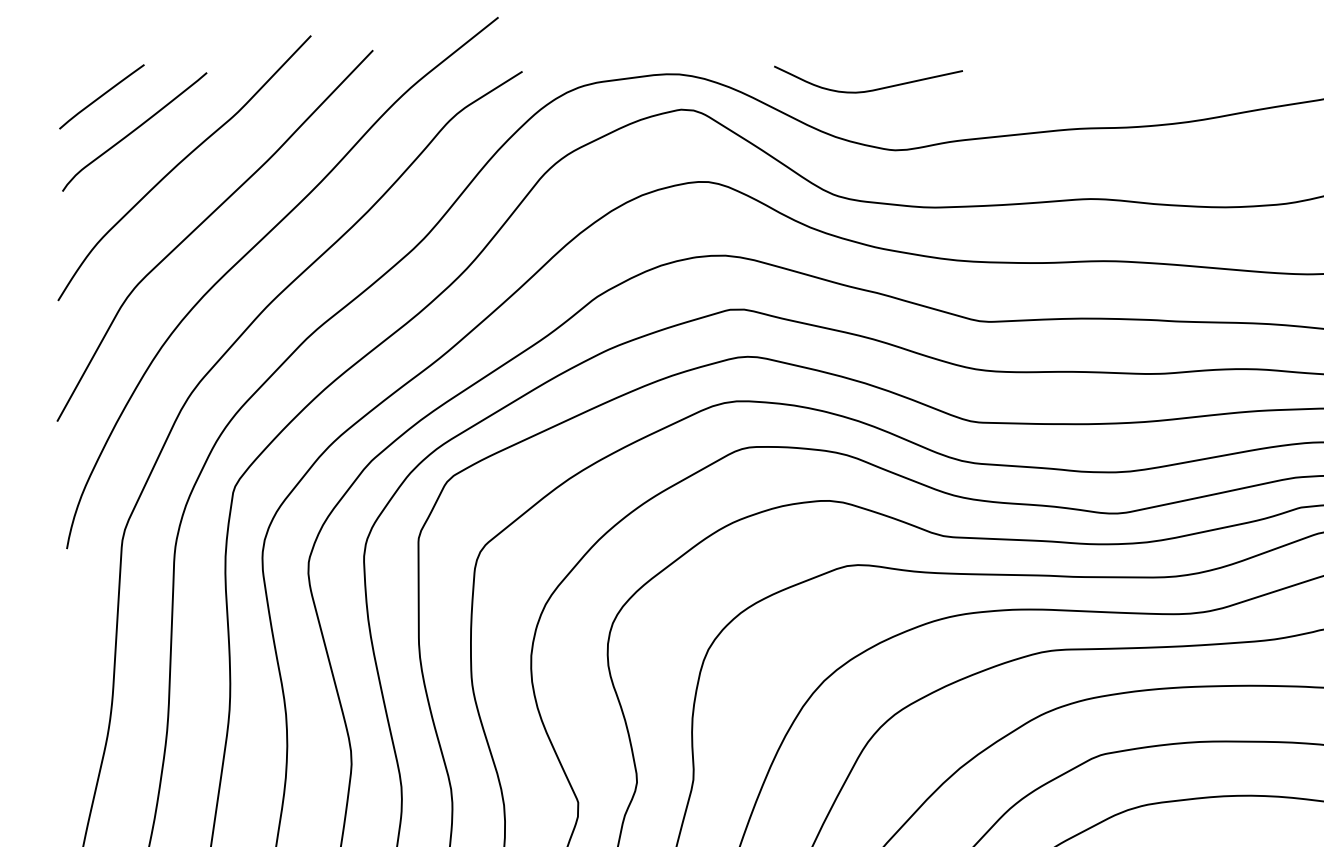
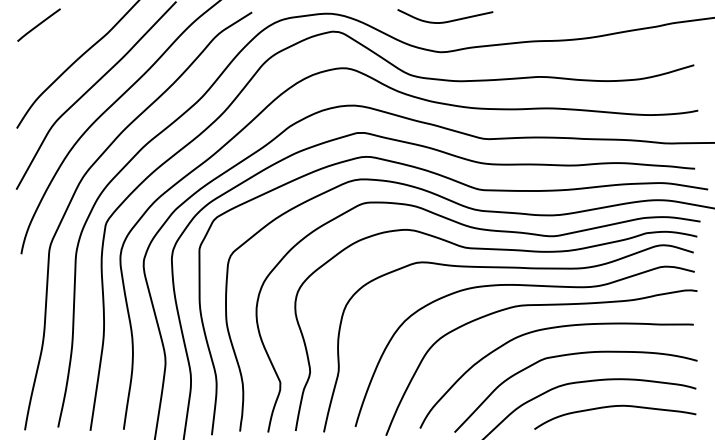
curve: (874, 87) -> (448, 20), moved
curve: (134, 131) -> (55, 42), removed

